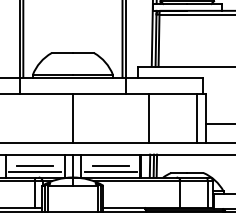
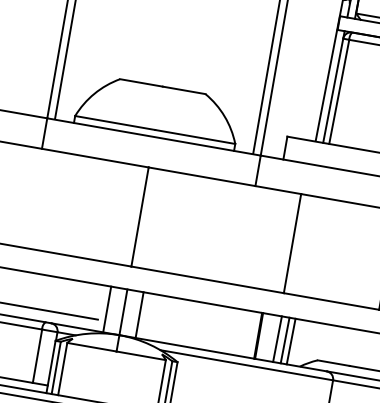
line: (35, 166) -> (48, 300), removed
line: (110, 166) -> (198, 326), removed
line: (110, 171) -> (196, 336), removed

